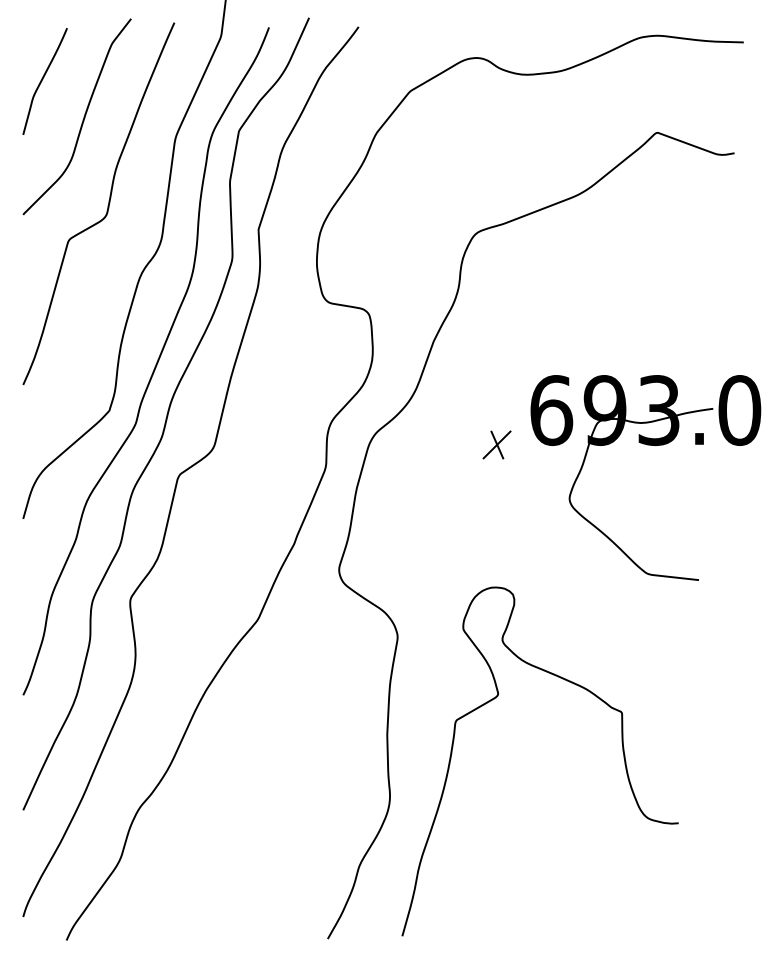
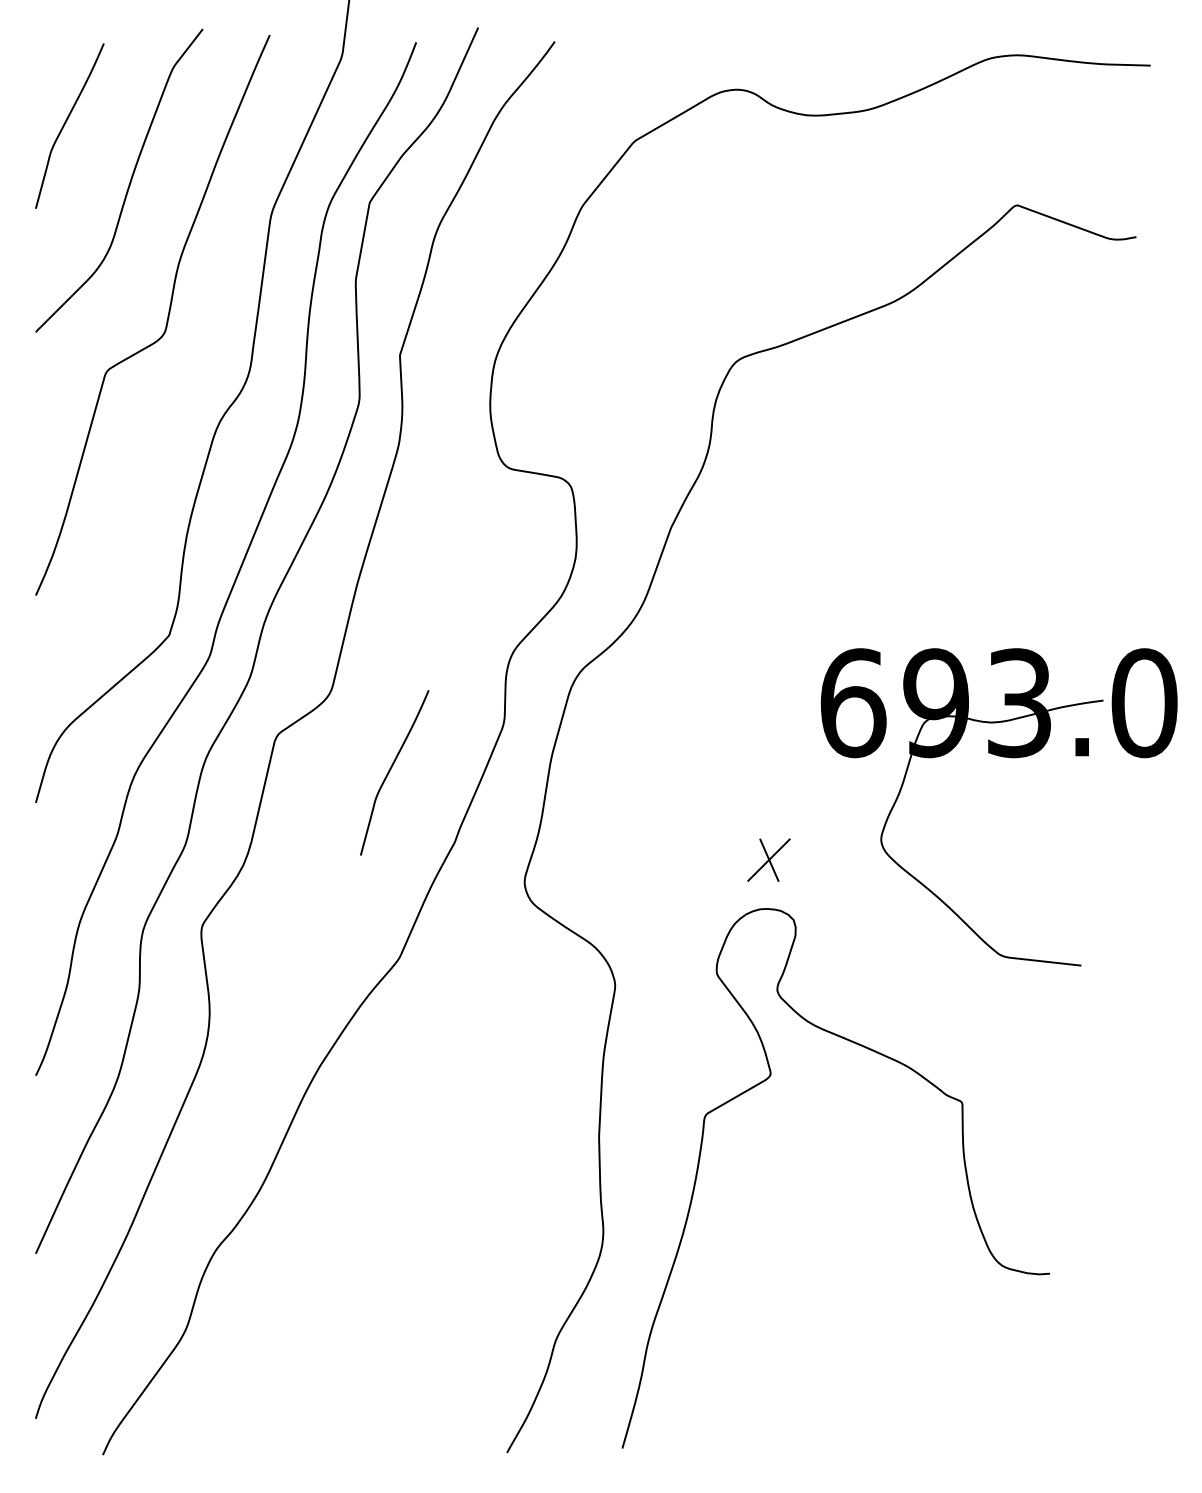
part: (496, 444) -> (768, 859), moved
part: (647, 445) -> (1001, 757), moved
curve: (252, 499) -> (390, 772), added

